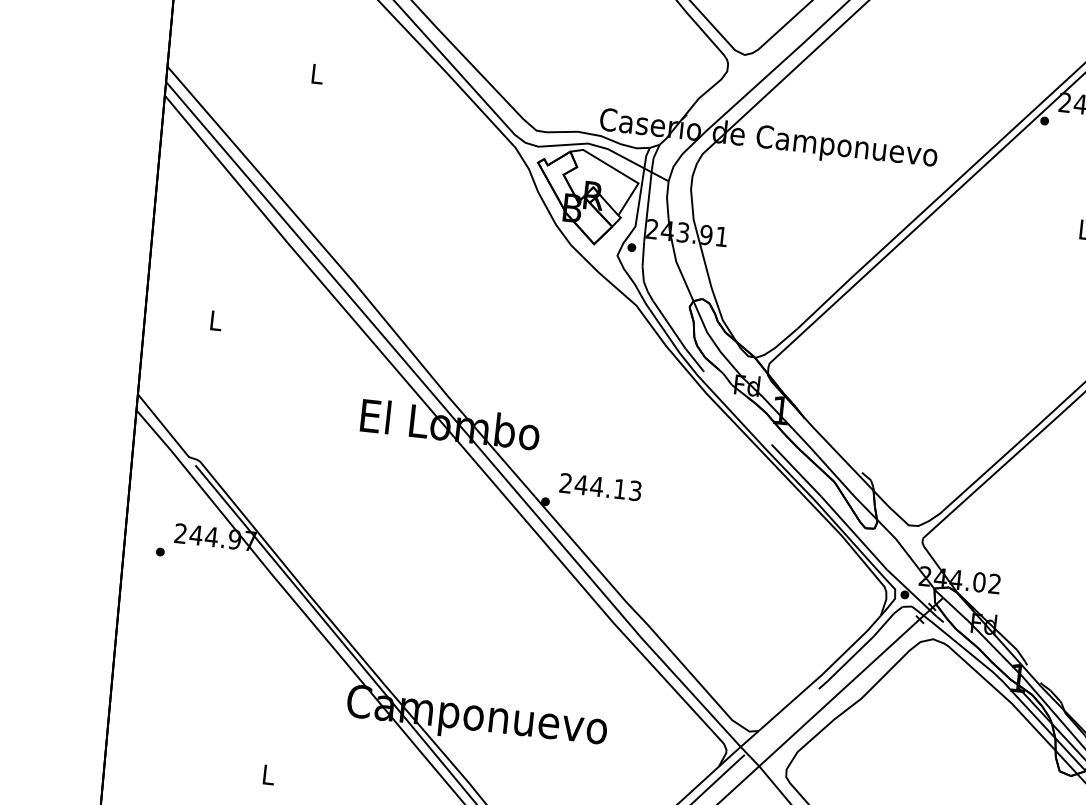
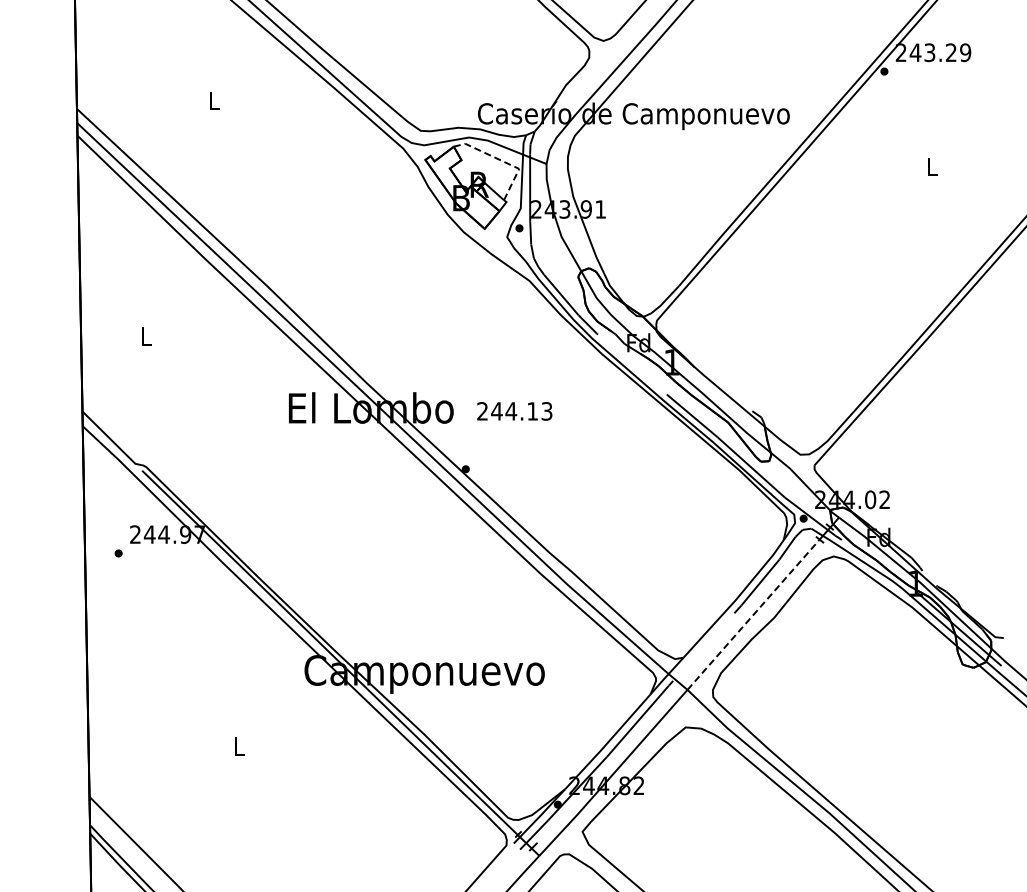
line: (622, 173) -> (503, 161), solid -> dashed
text: (600, 487) -> (514, 411), moved
line: (839, 692) -> (753, 614), solid -> dashed

